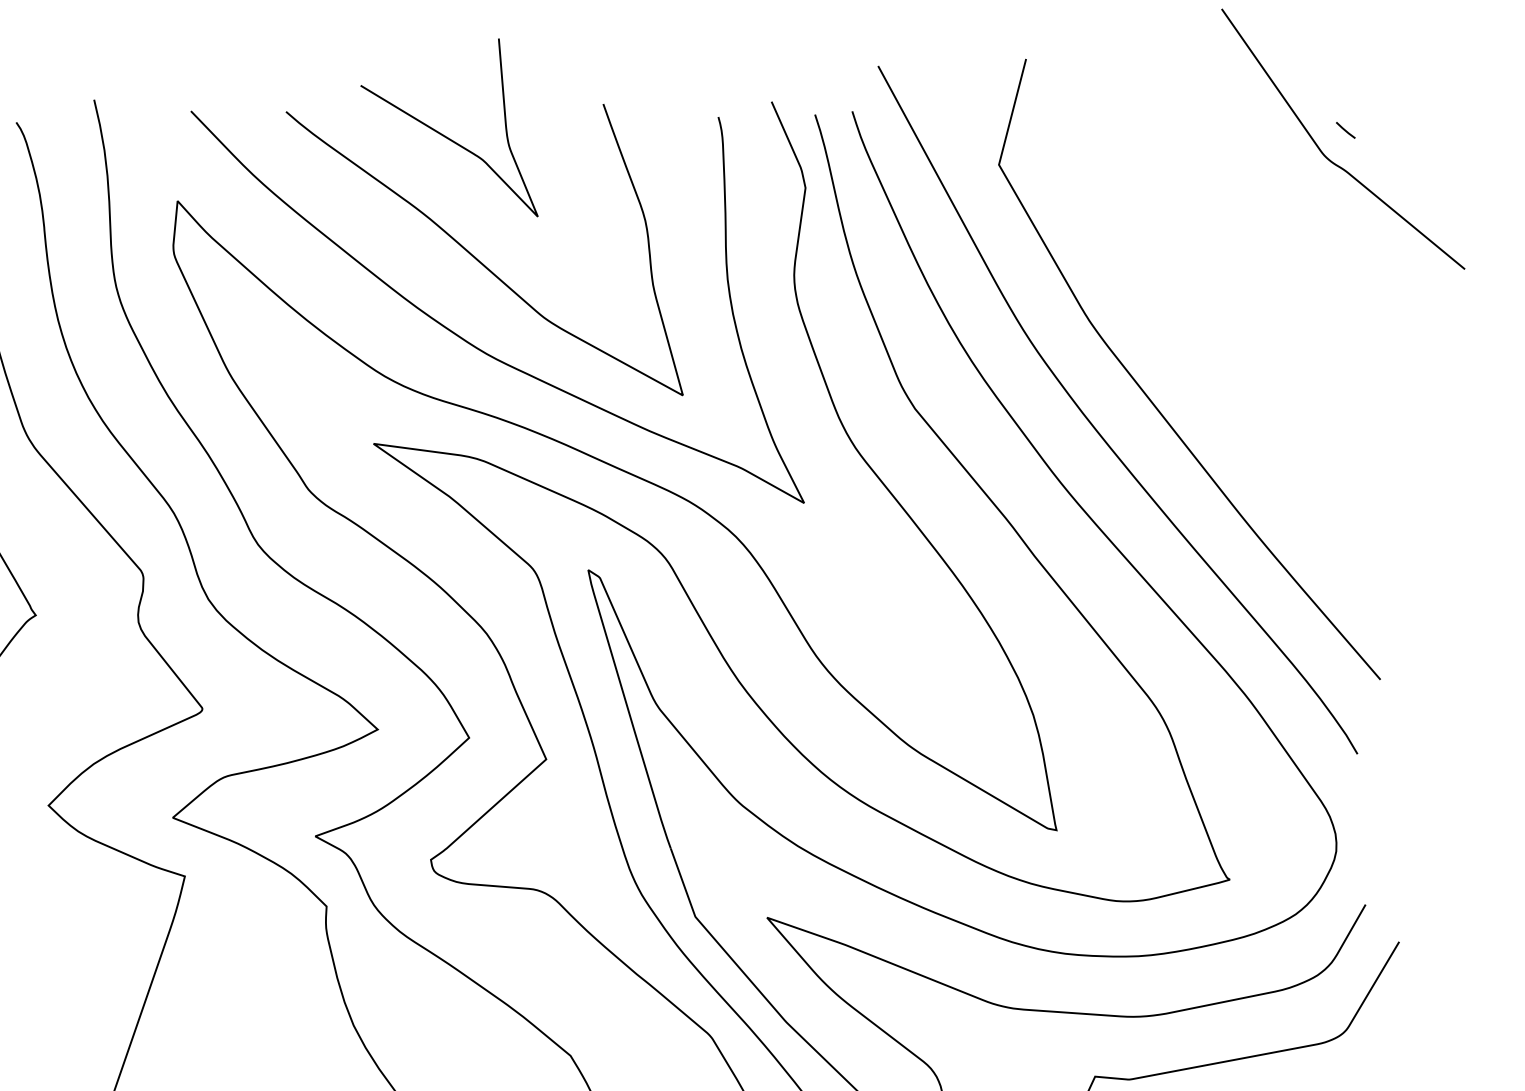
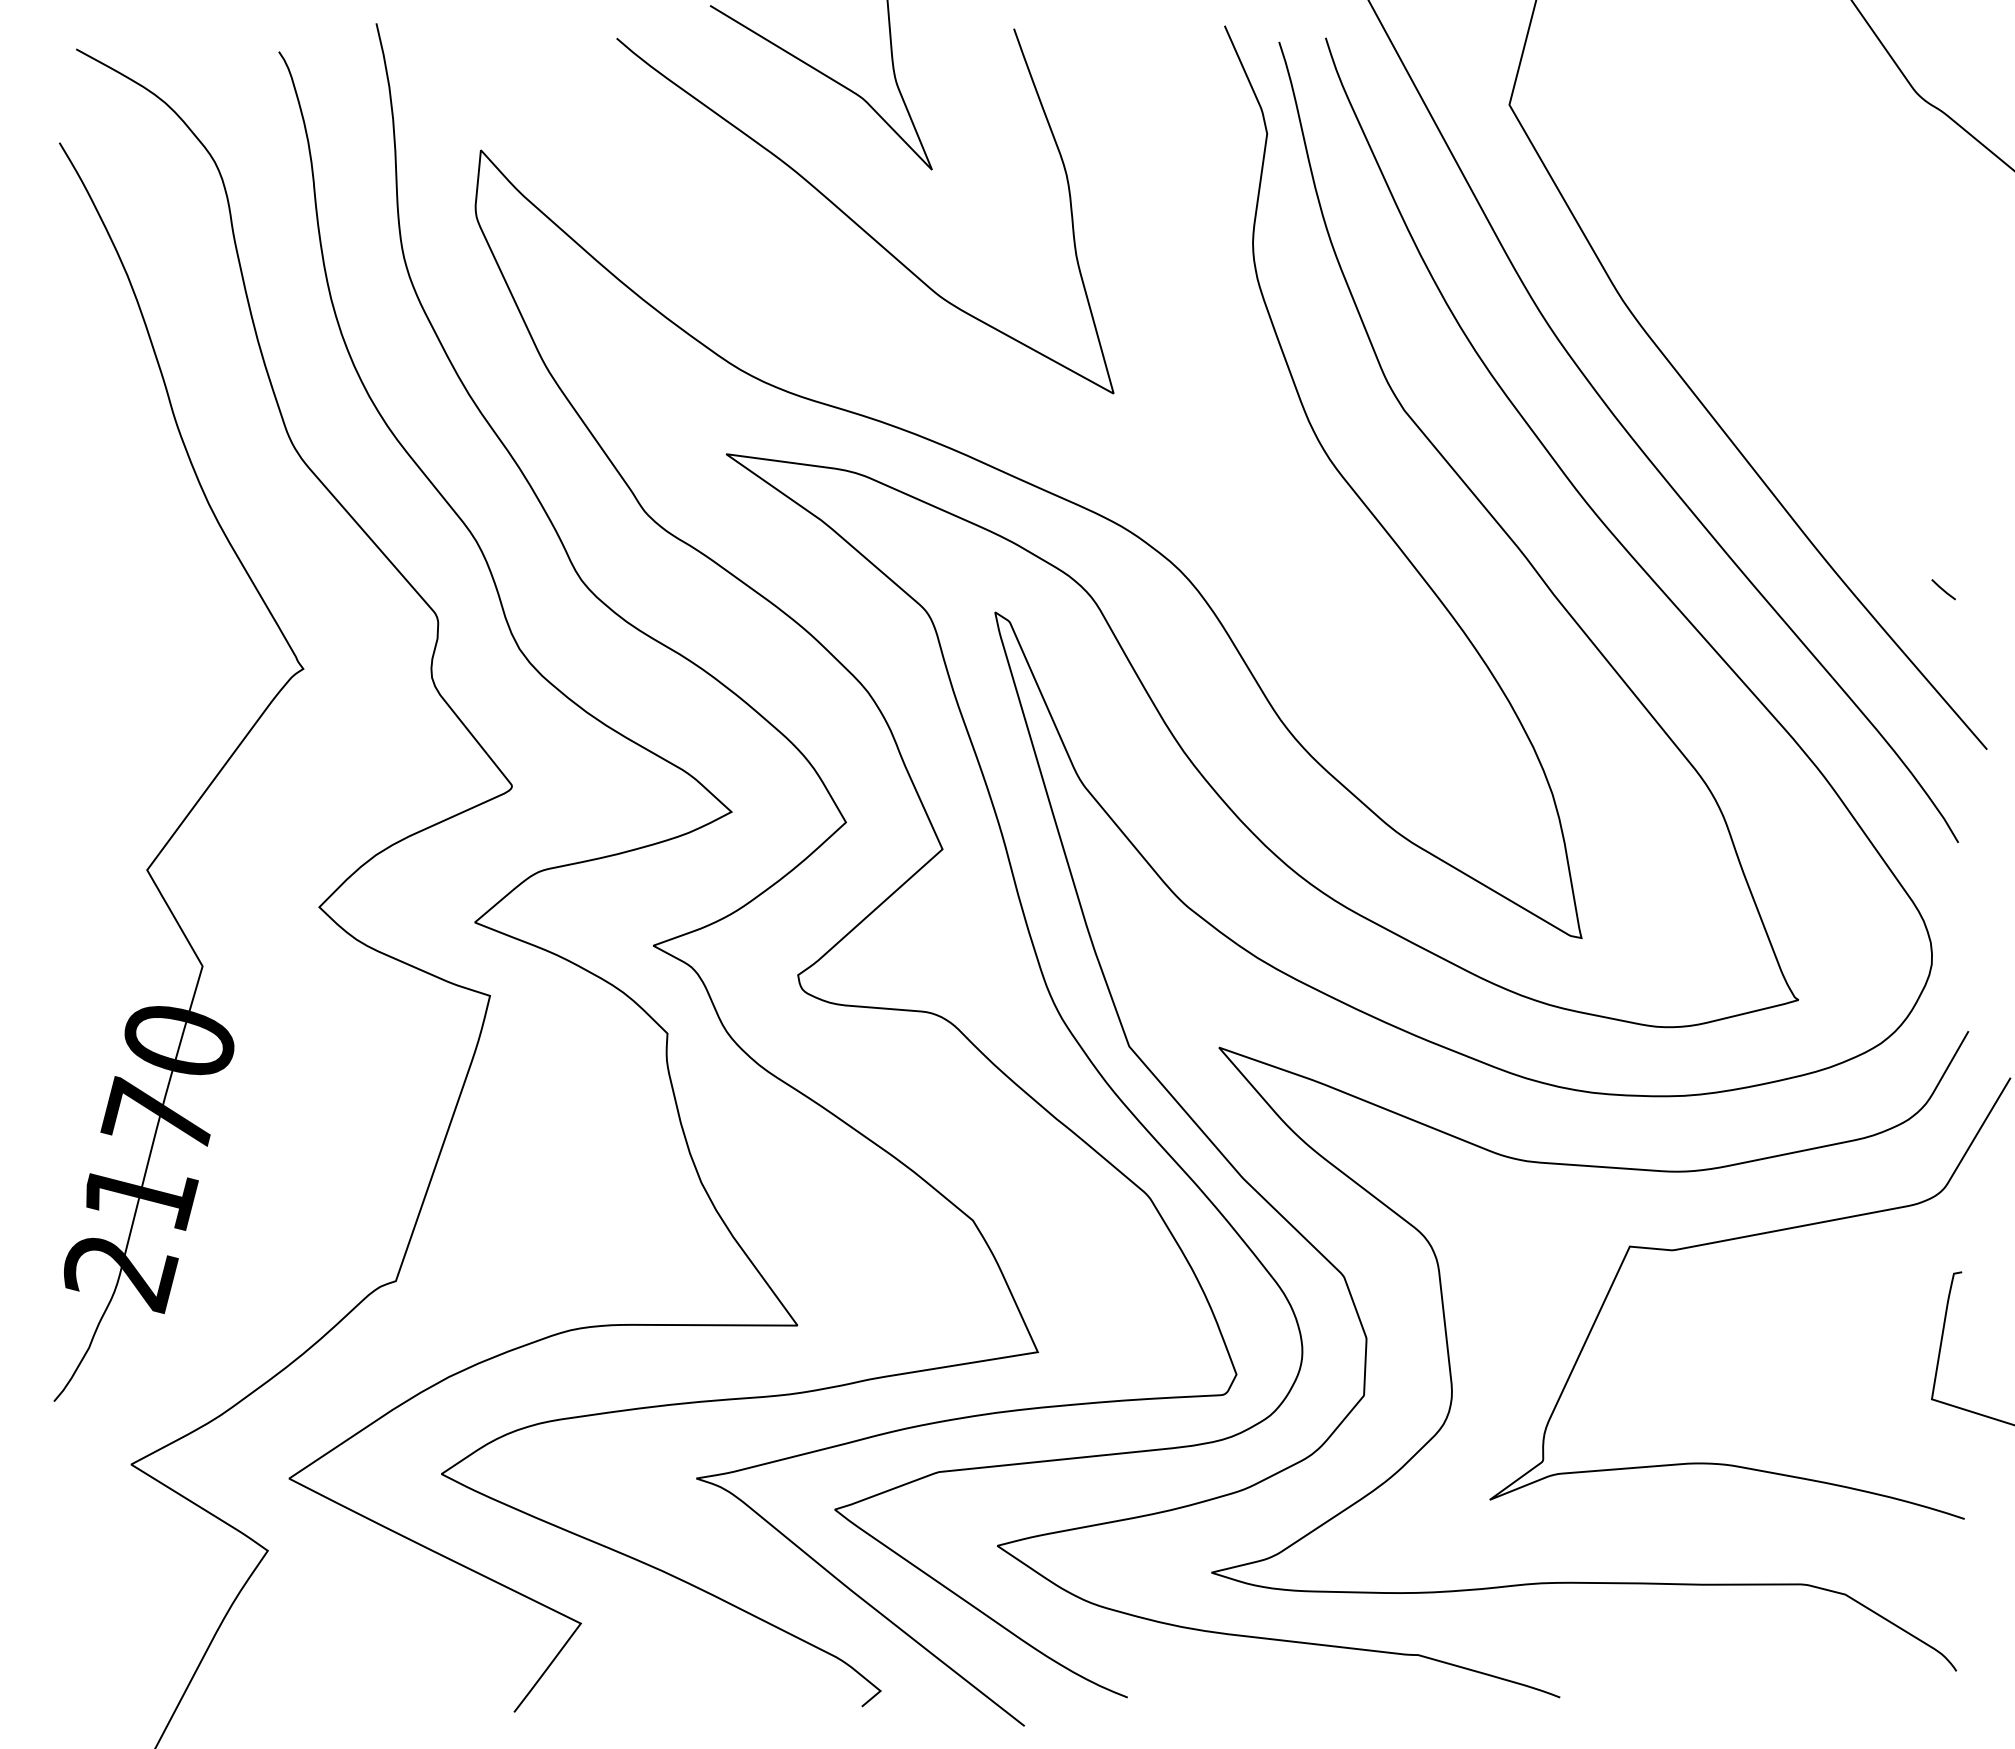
line: (1345, 130) -> (1943, 589), moved
curve: (475, 345) -> (853, 331), removed

